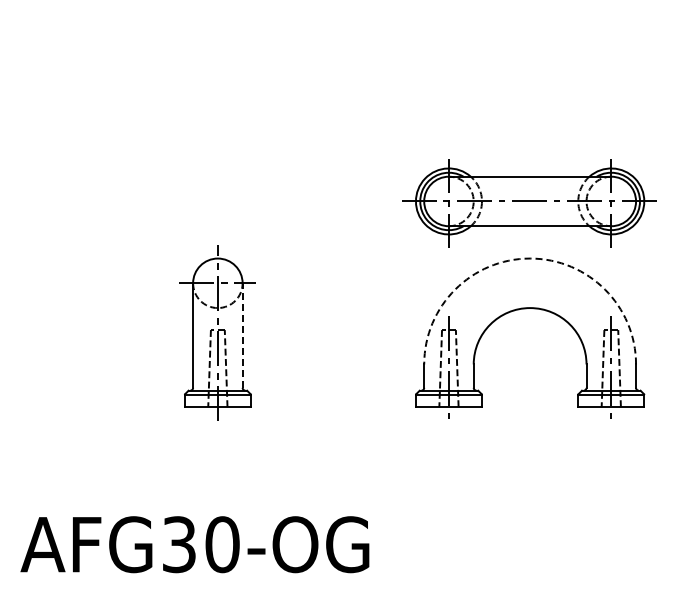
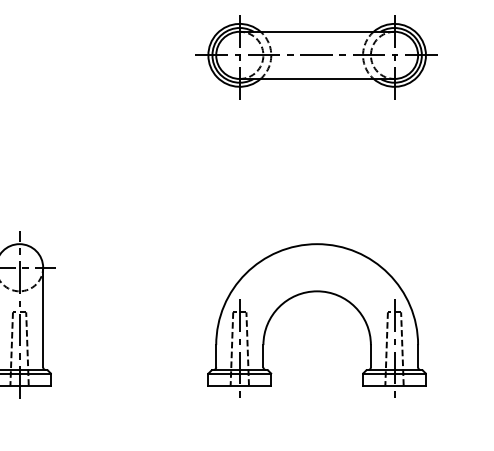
part: (529, 203) -> (316, 57), moved
arc: (530, 258) -> (317, 244), dashed -> solid
line: (242, 335) -> (43, 317), dashed -> solid

